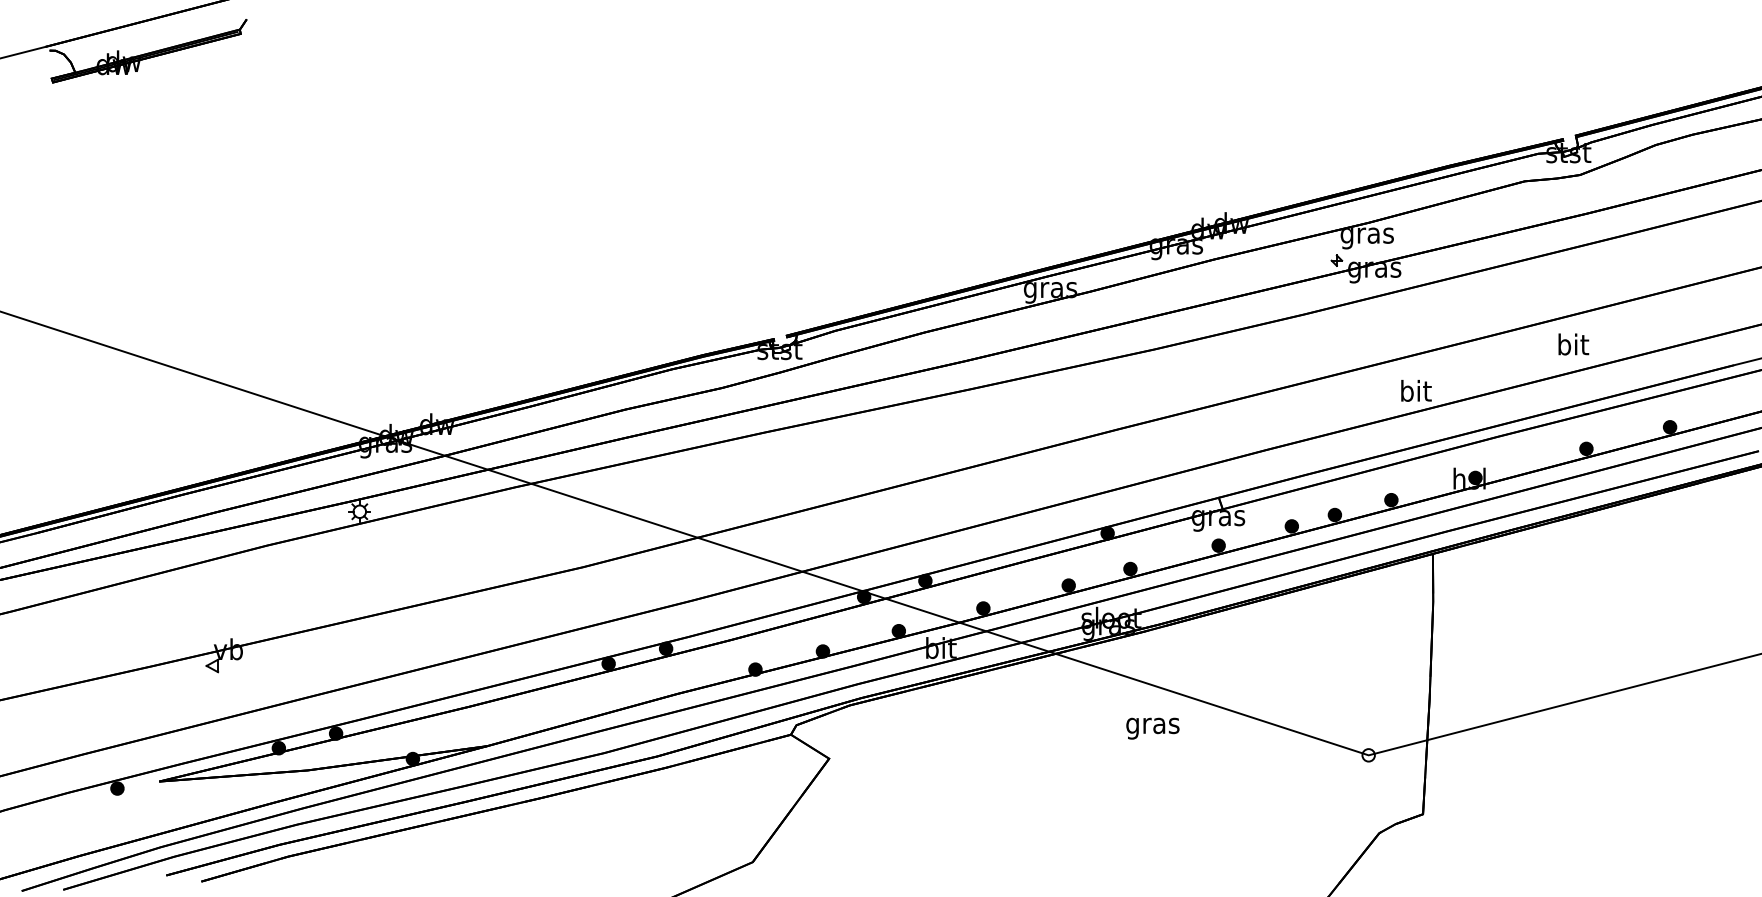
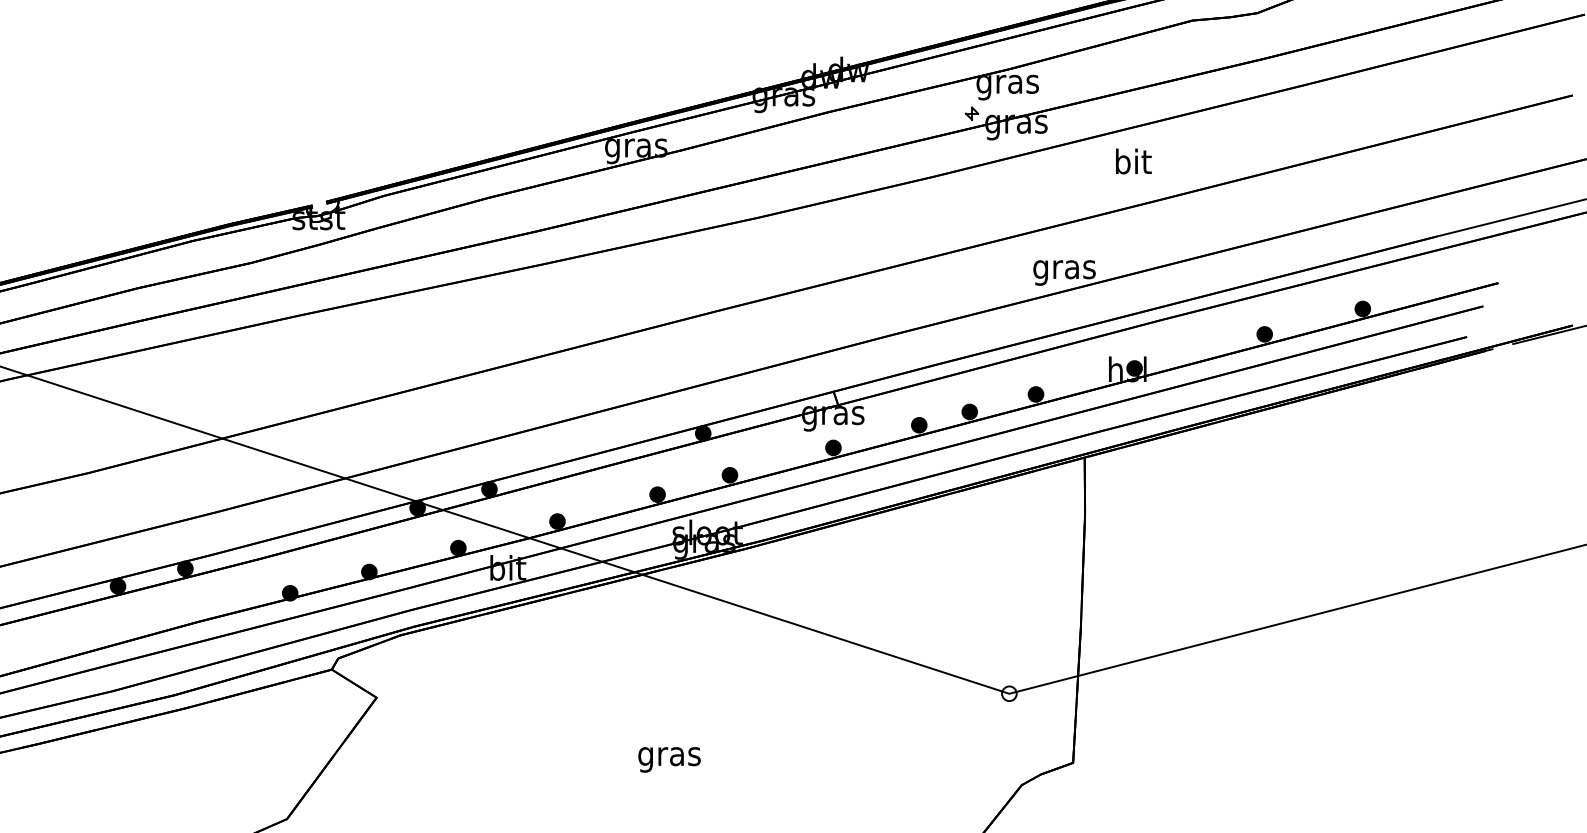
text: (1573, 344) -> (1133, 161), moved
text: (1415, 393) -> (1064, 269), bit -> gras
text: (1152, 728) -> (669, 759), moved

